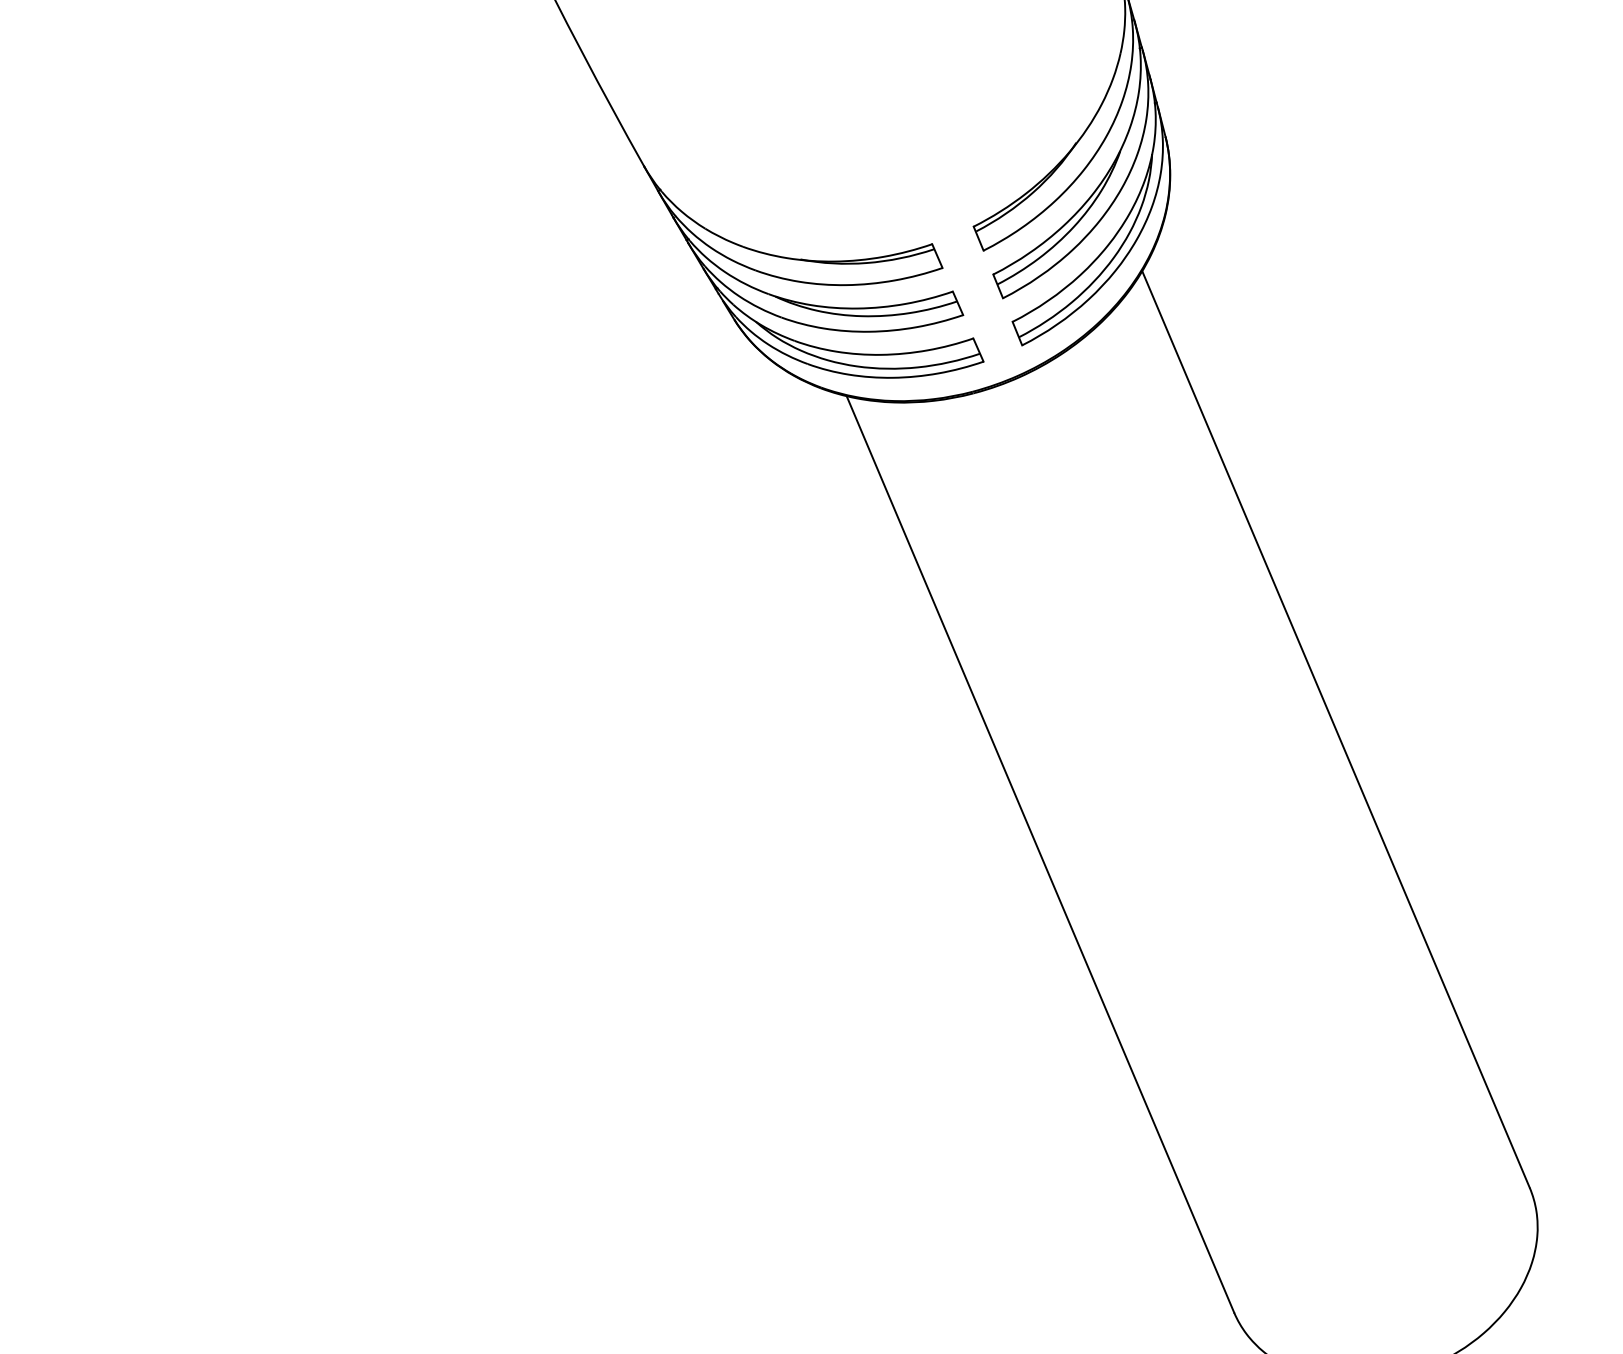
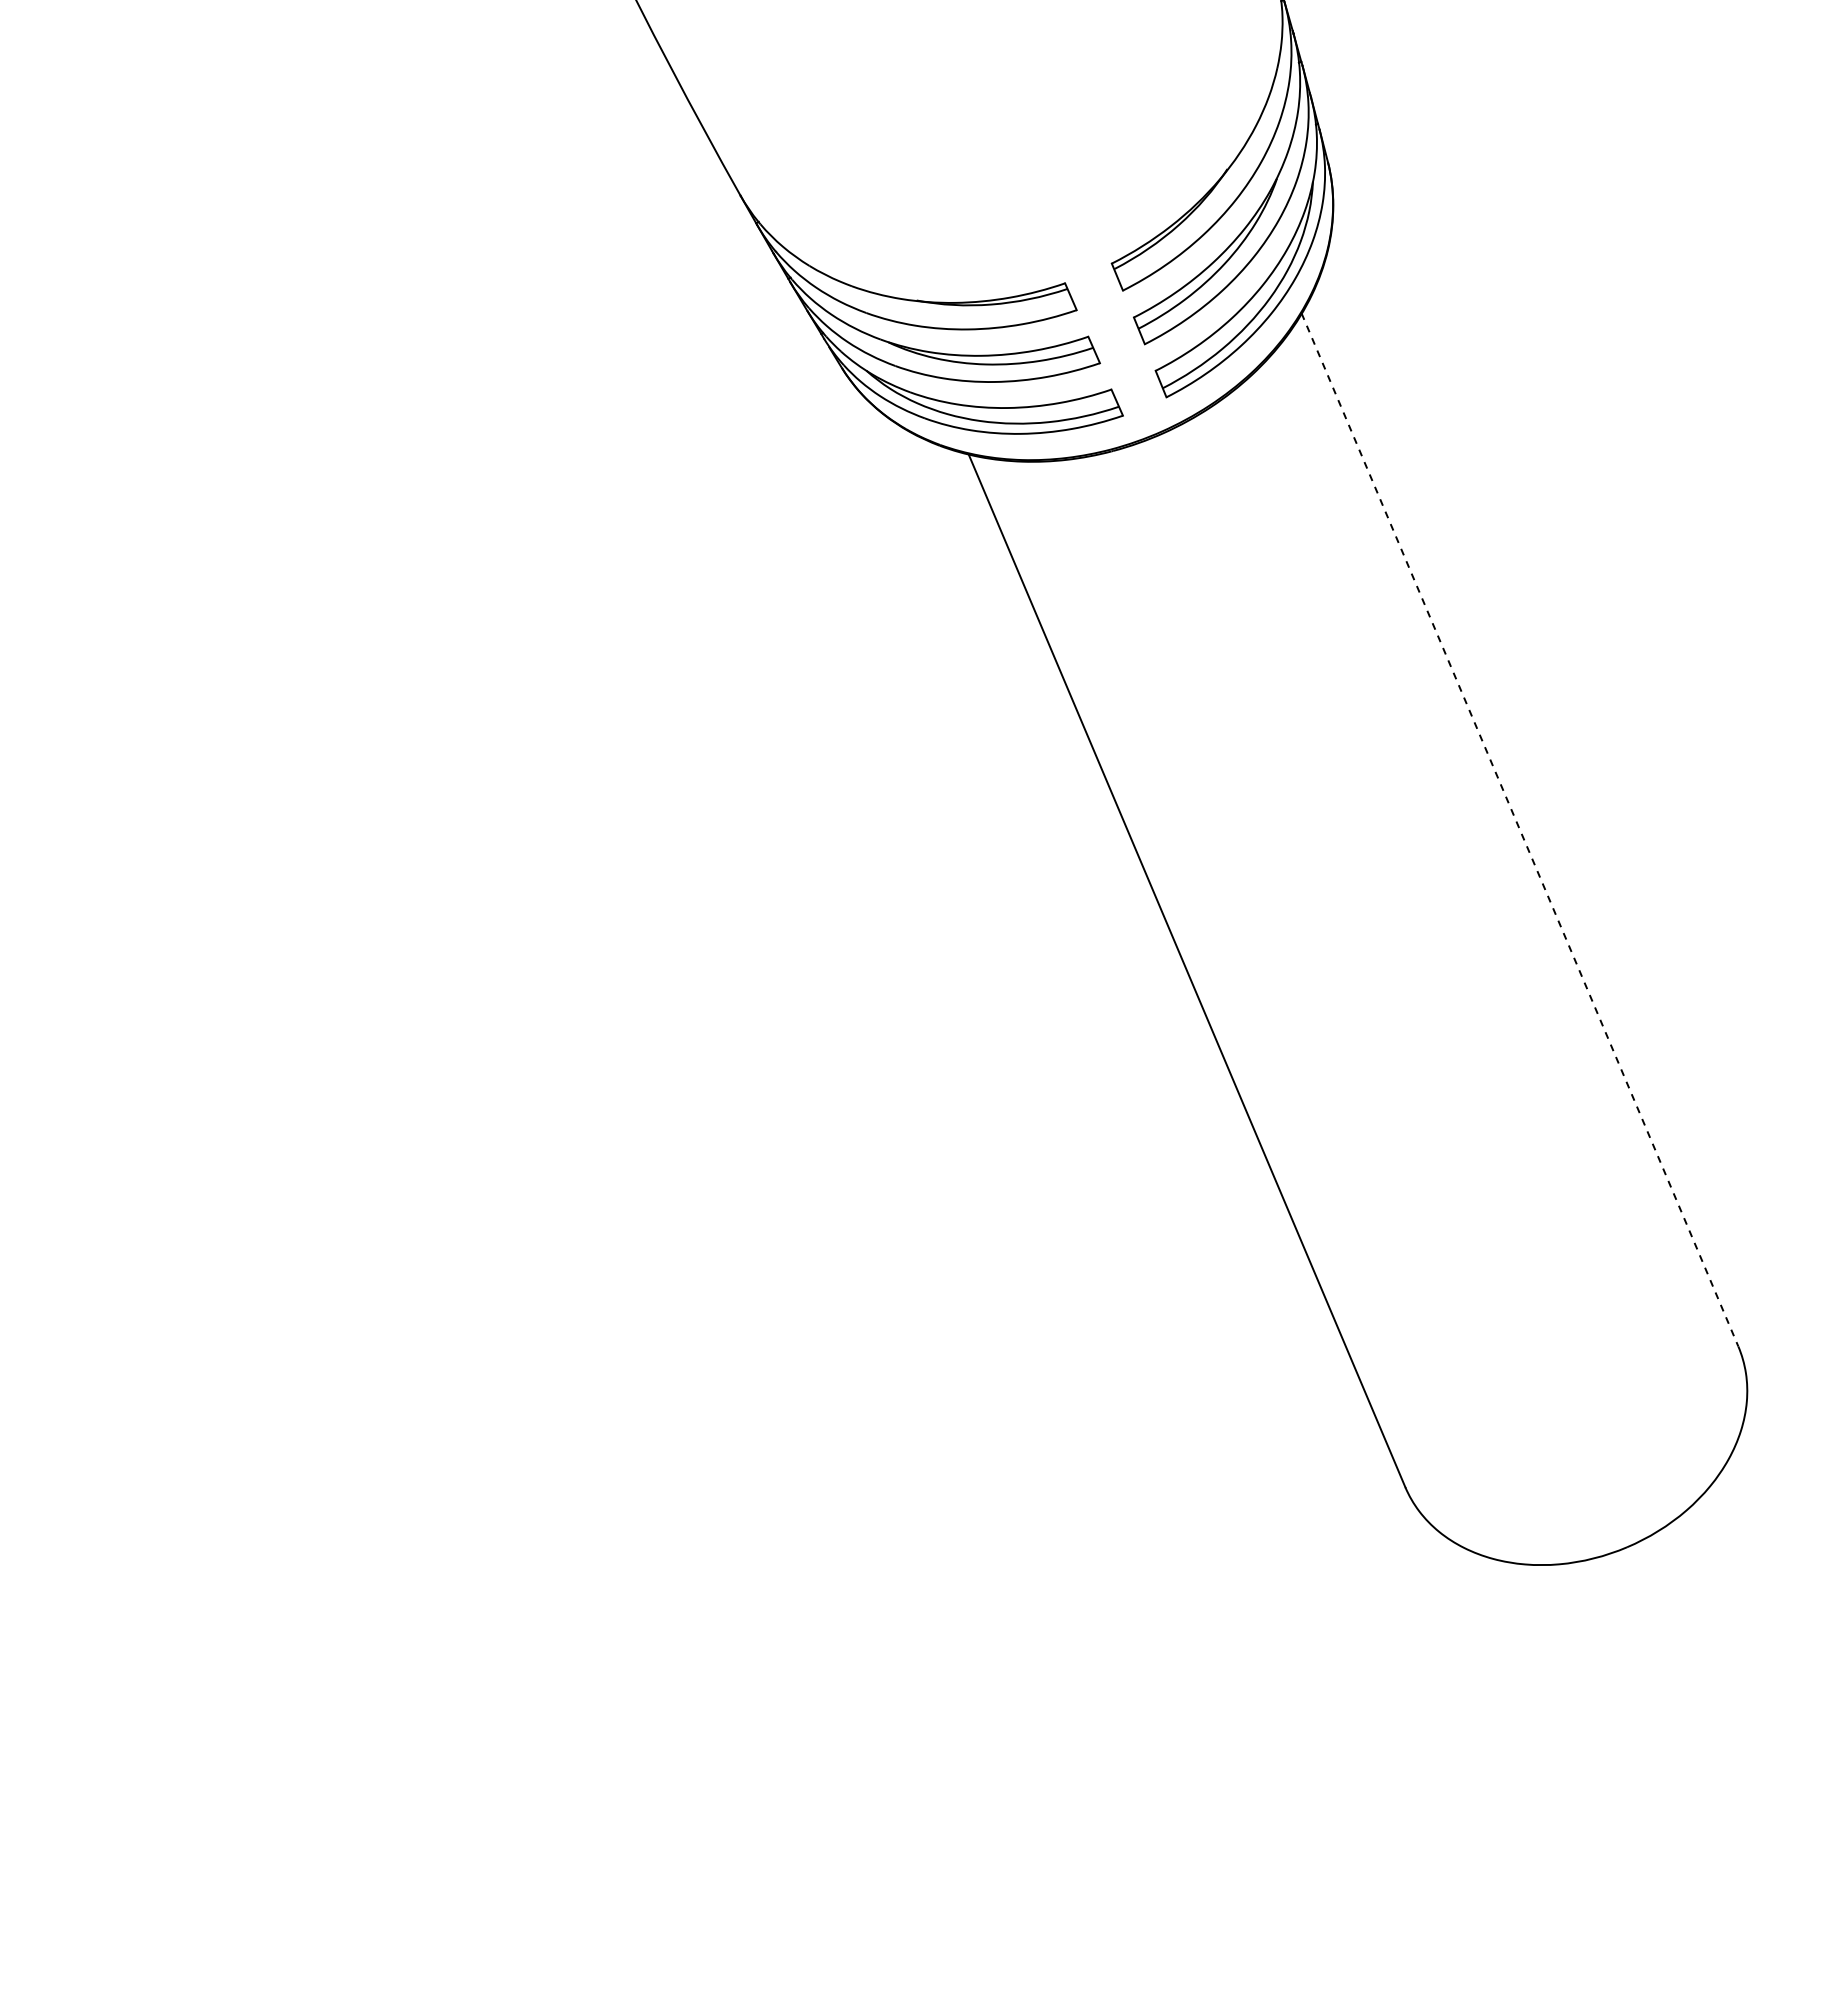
line: (1335, 728) -> (1519, 829), solid -> dashed

